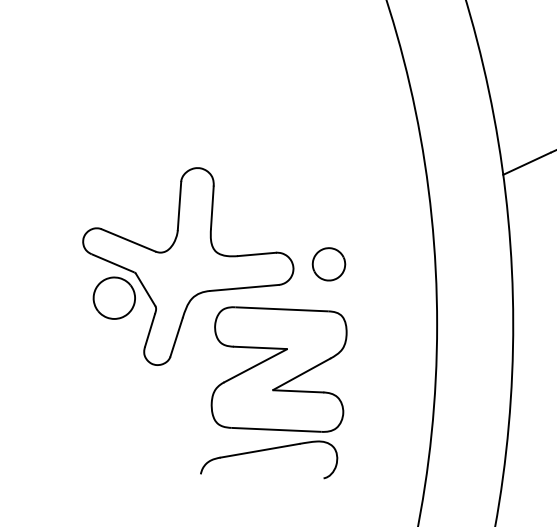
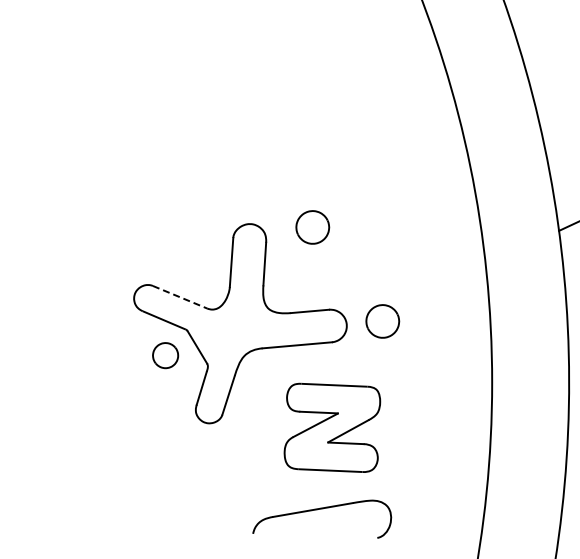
part: (259, 171) -> (312, 227), added
line: (129, 240) -> (180, 297), solid -> dashed
part: (114, 298) -> (165, 355), size x0.6
part: (279, 369) -> (332, 427), size x0.7

